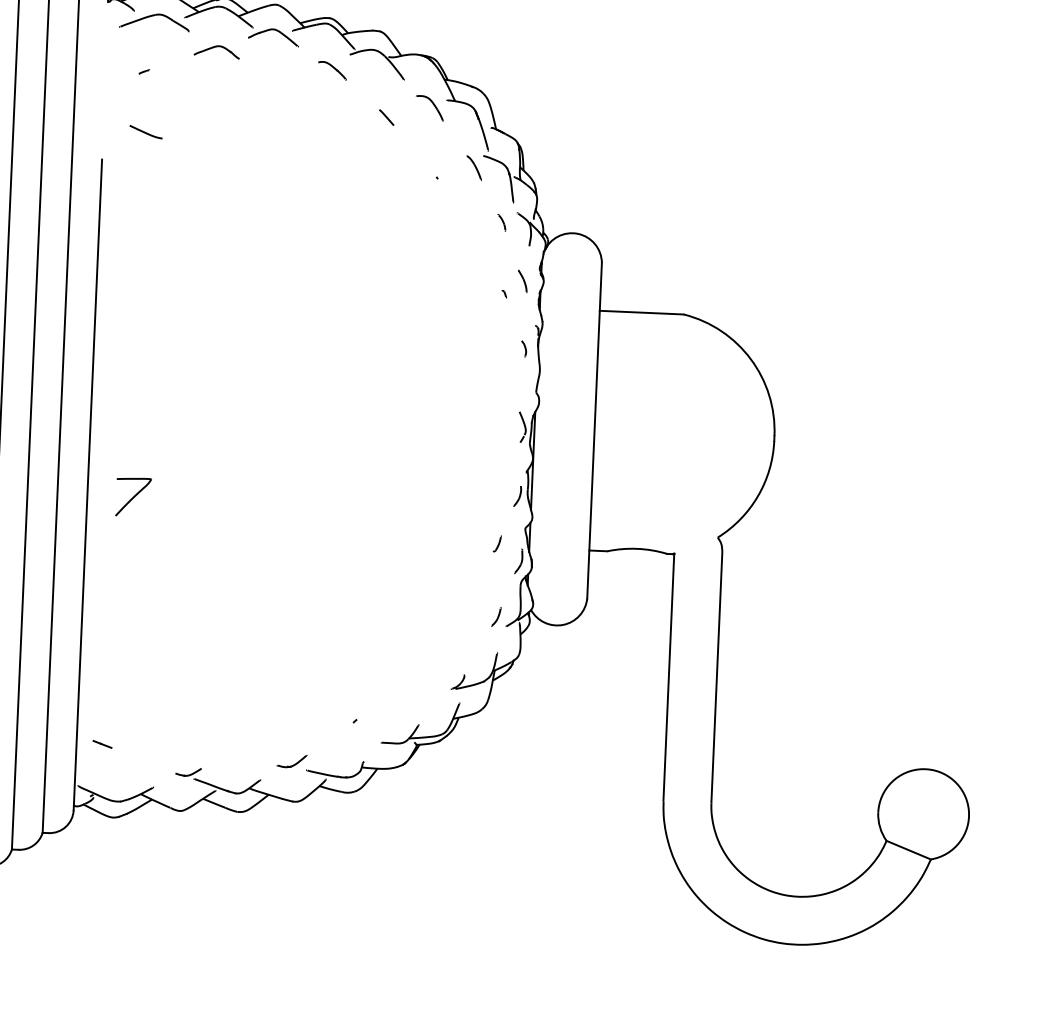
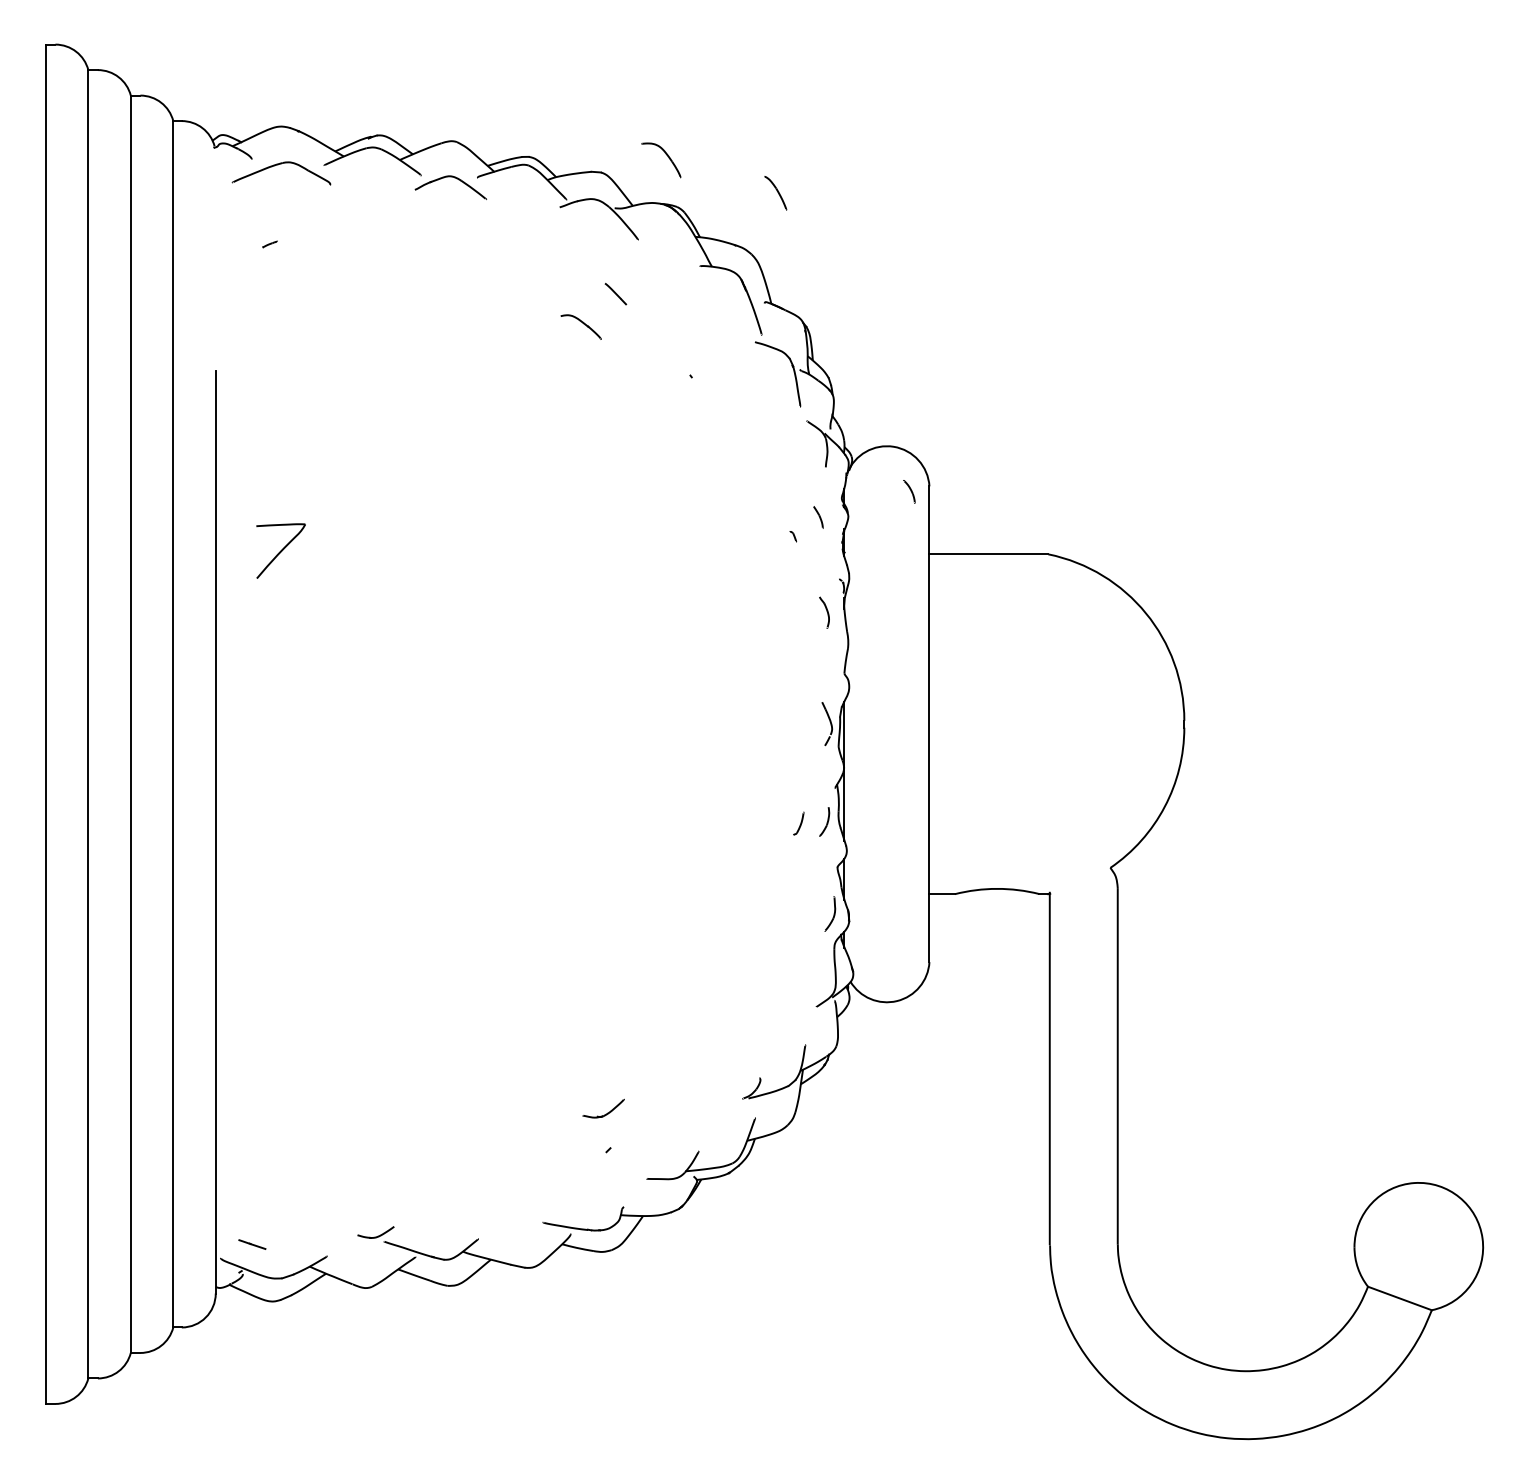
part: (215, 47) -> (369, 205), removed
part: (331, 70) -> (580, 326), moved
part: (433, 105) -> (666, 155), moved
curve: (145, 132) -> (275, 329), removed
part: (473, 168) -> (775, 193), moved
part: (501, 222) -> (909, 491), moved
part: (522, 281) -> (818, 517), size x0.7
part: (524, 348) -> (824, 612), size x1.4
part: (133, 496) -> (280, 550), moved
part: (497, 543) -> (798, 823), moved
part: (496, 617) -> (801, 994), removed
line: (102, 744) -> (252, 1244), moved
part: (291, 761) -> (603, 1108), moved

